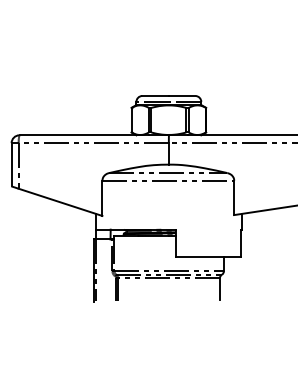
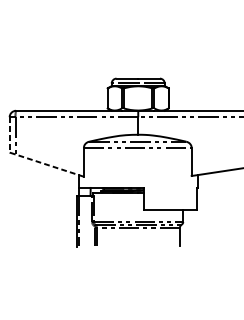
line: (11, 164) -> (9, 134), solid -> dashed
line: (60, 202) -> (49, 165), solid -> dashed

